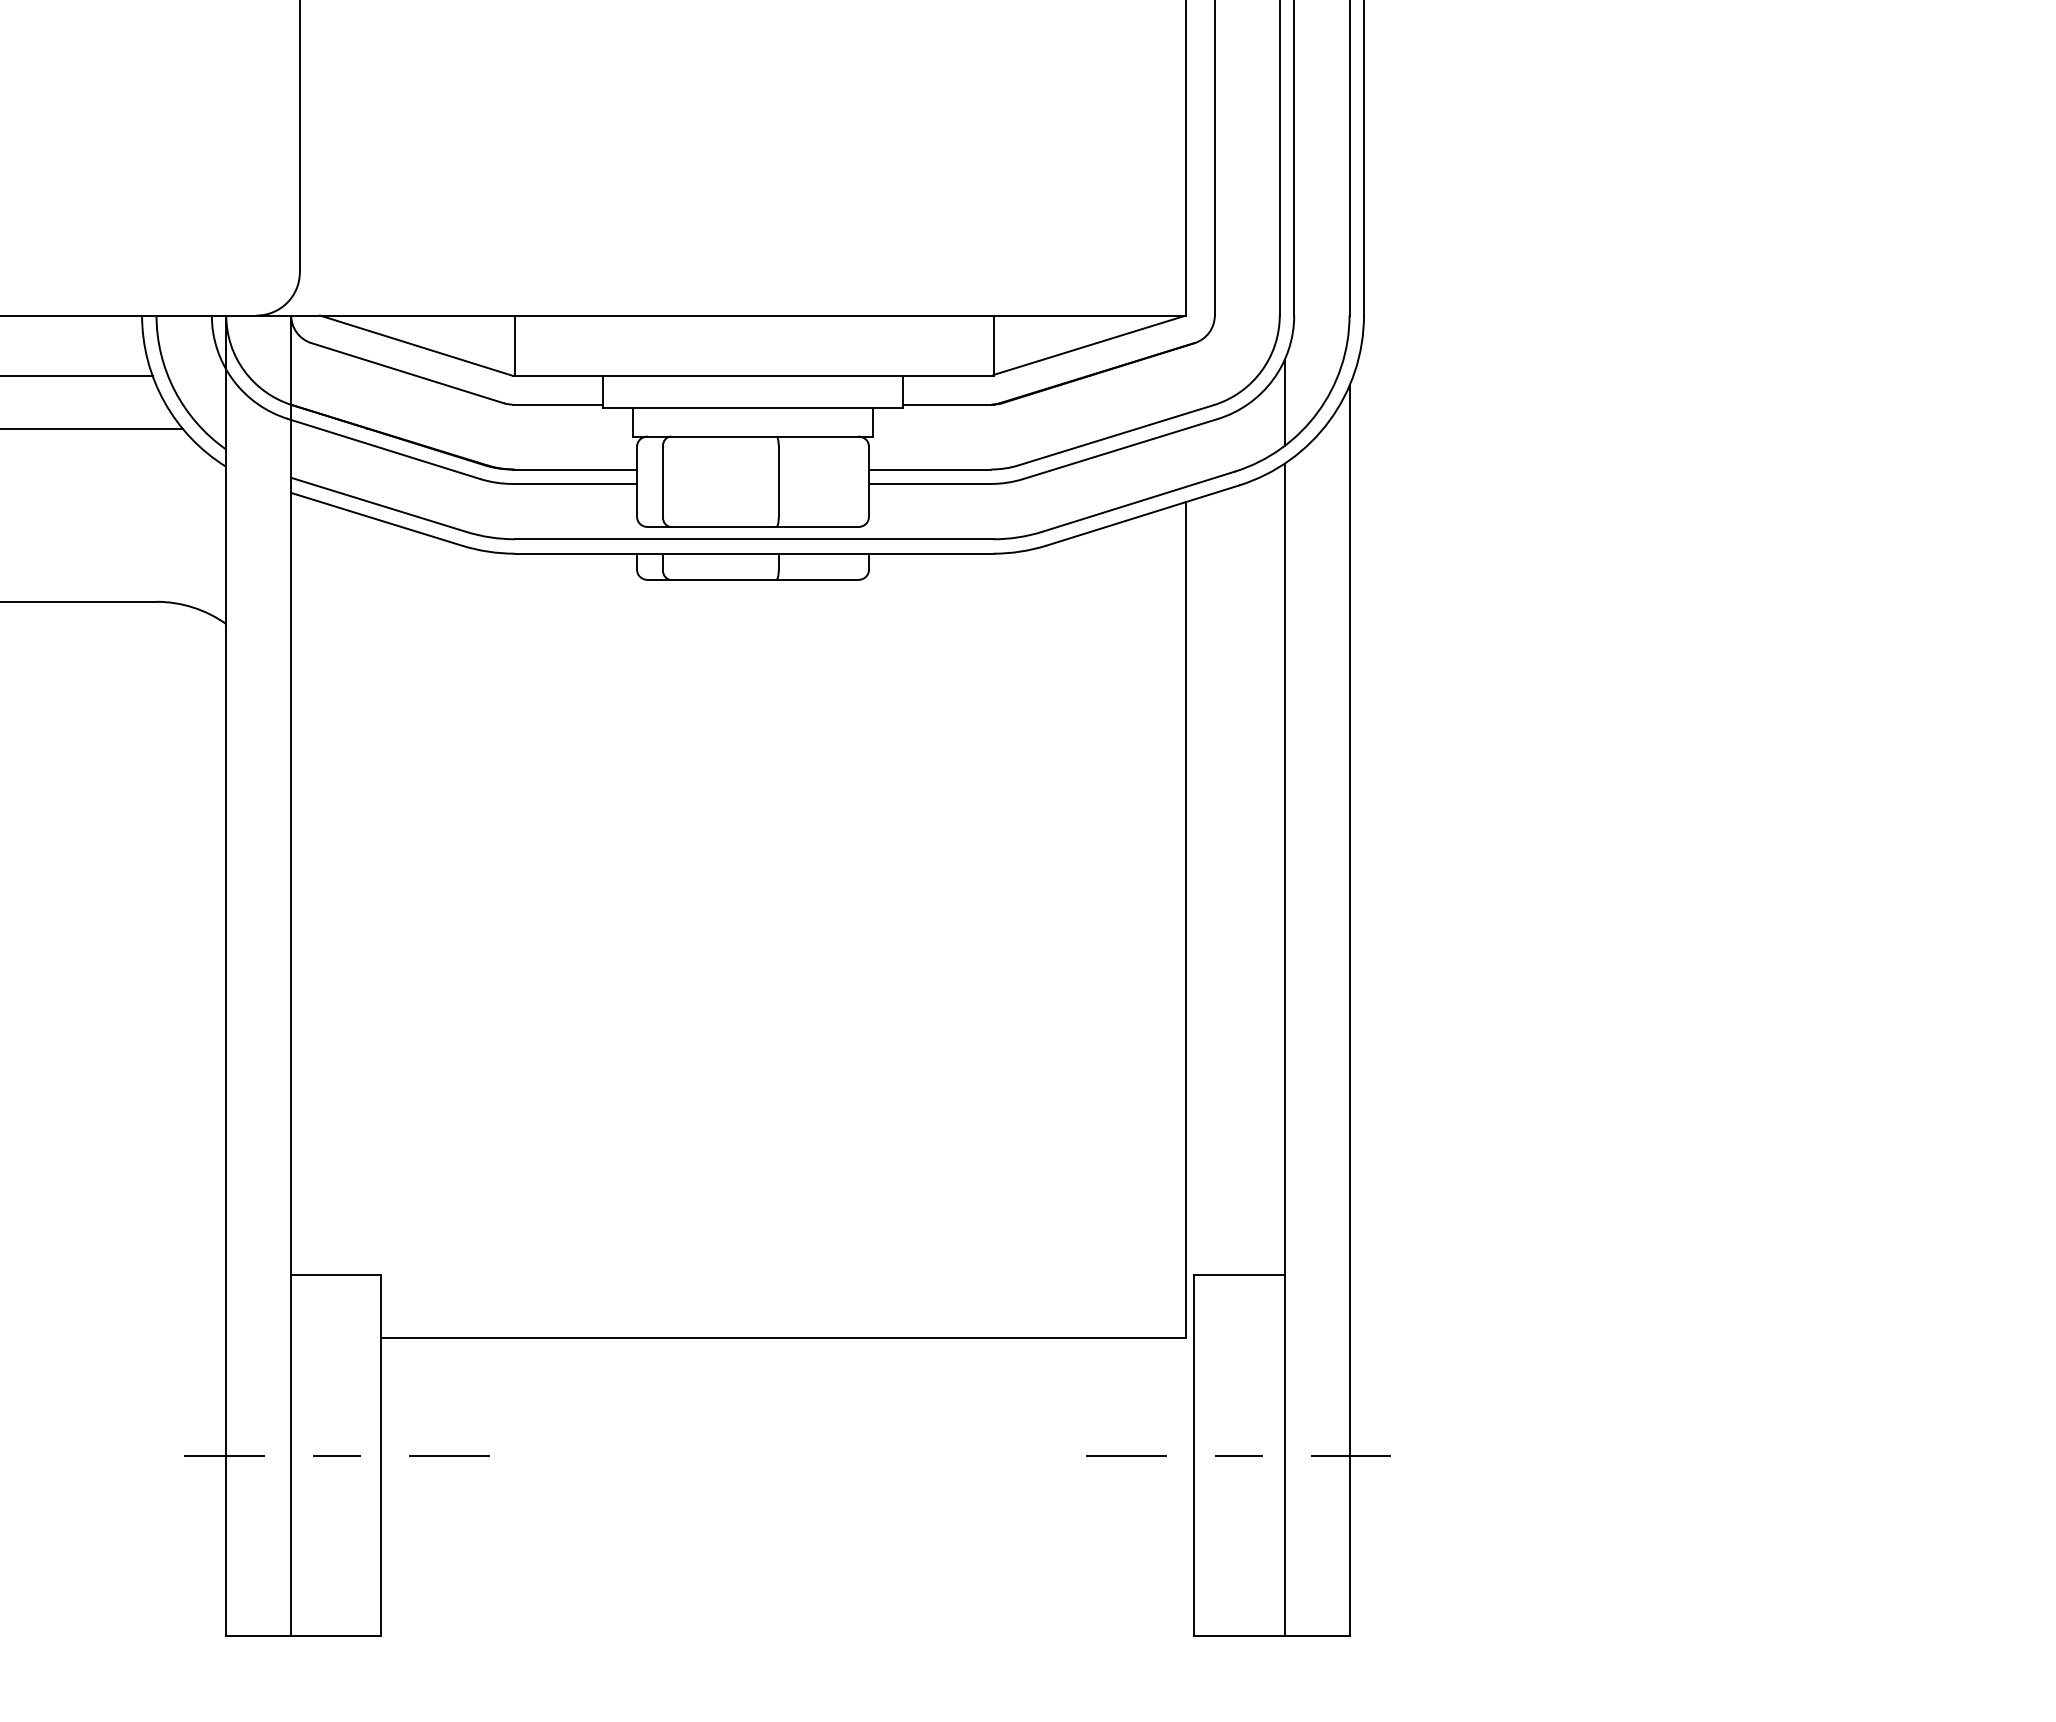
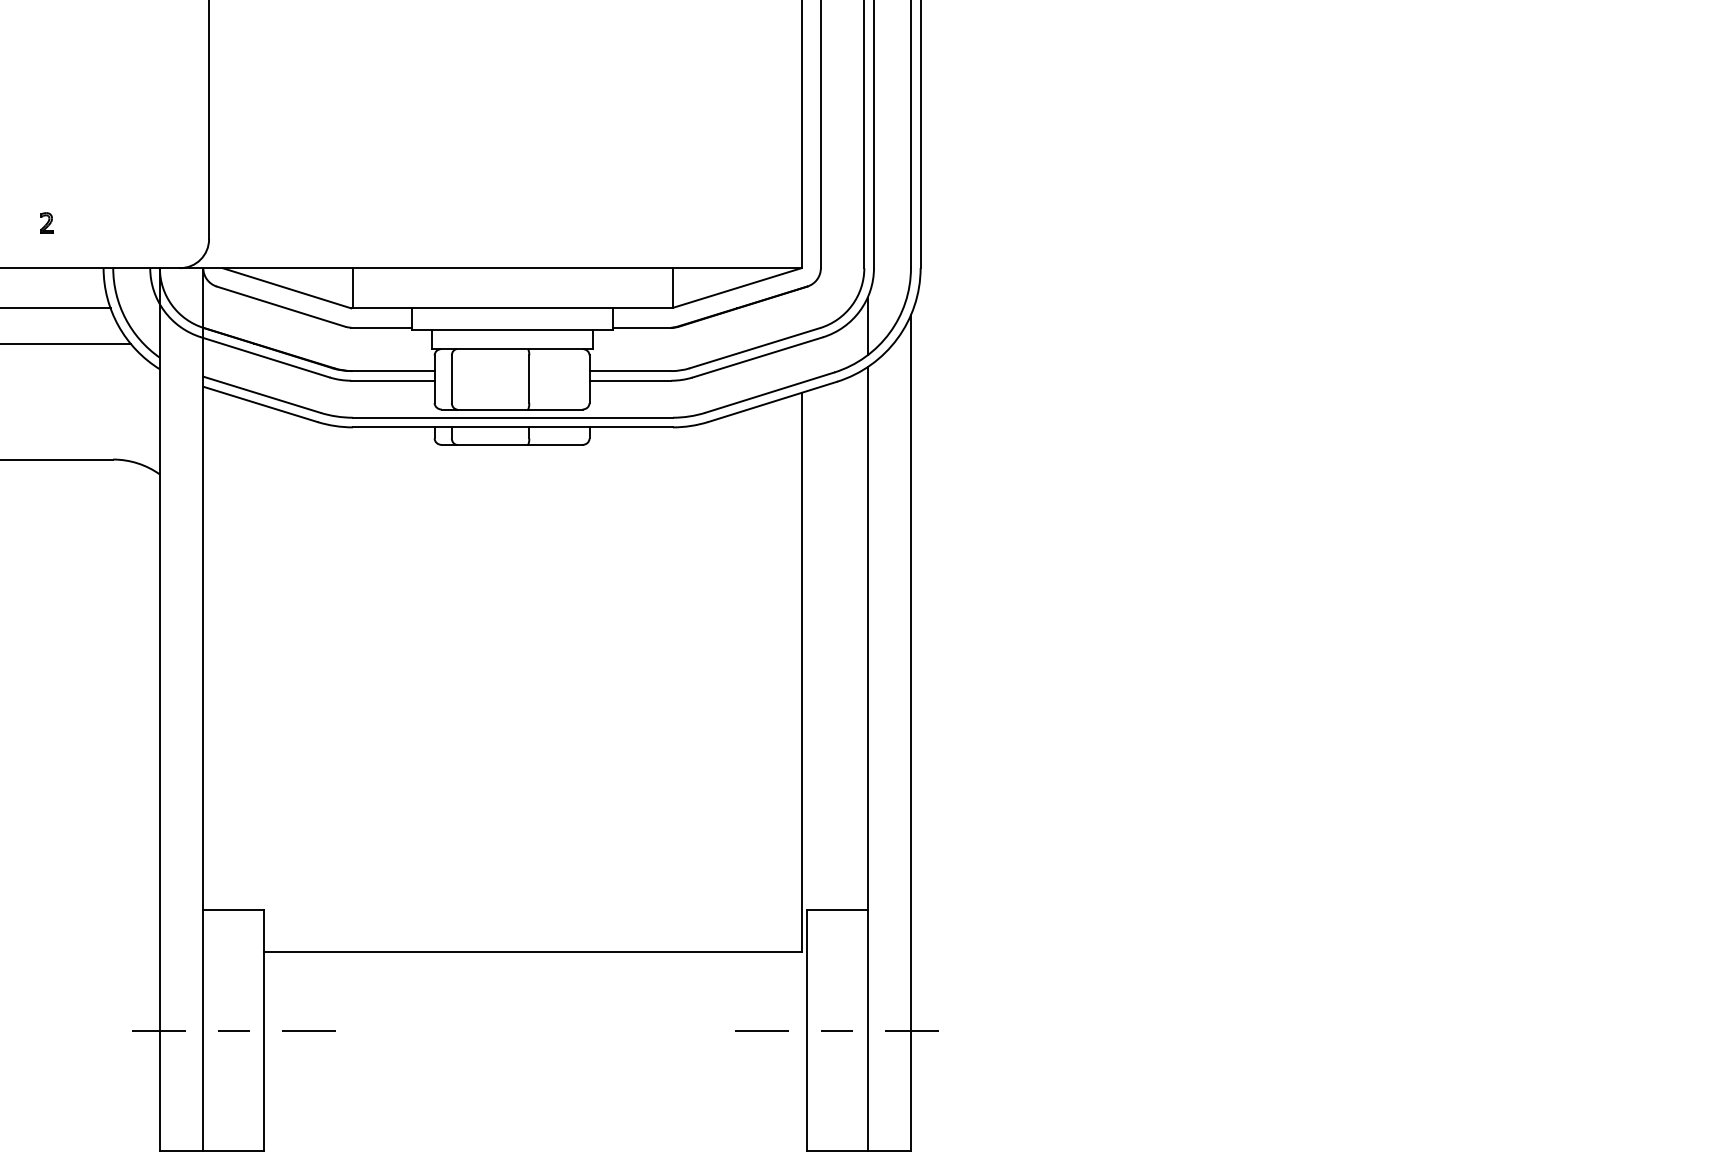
part: (56, 247) -> (46, 222), added

